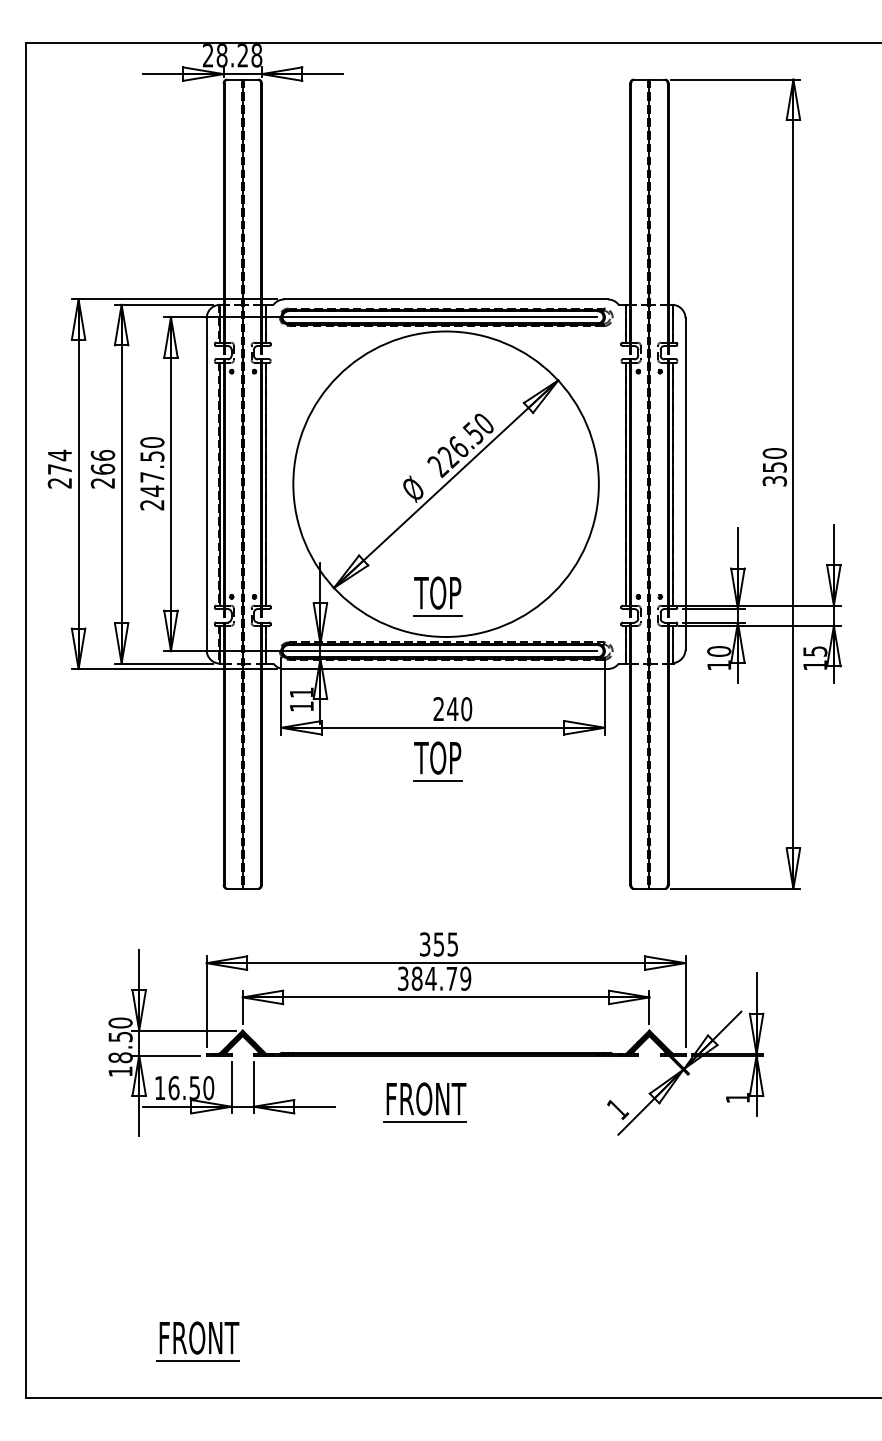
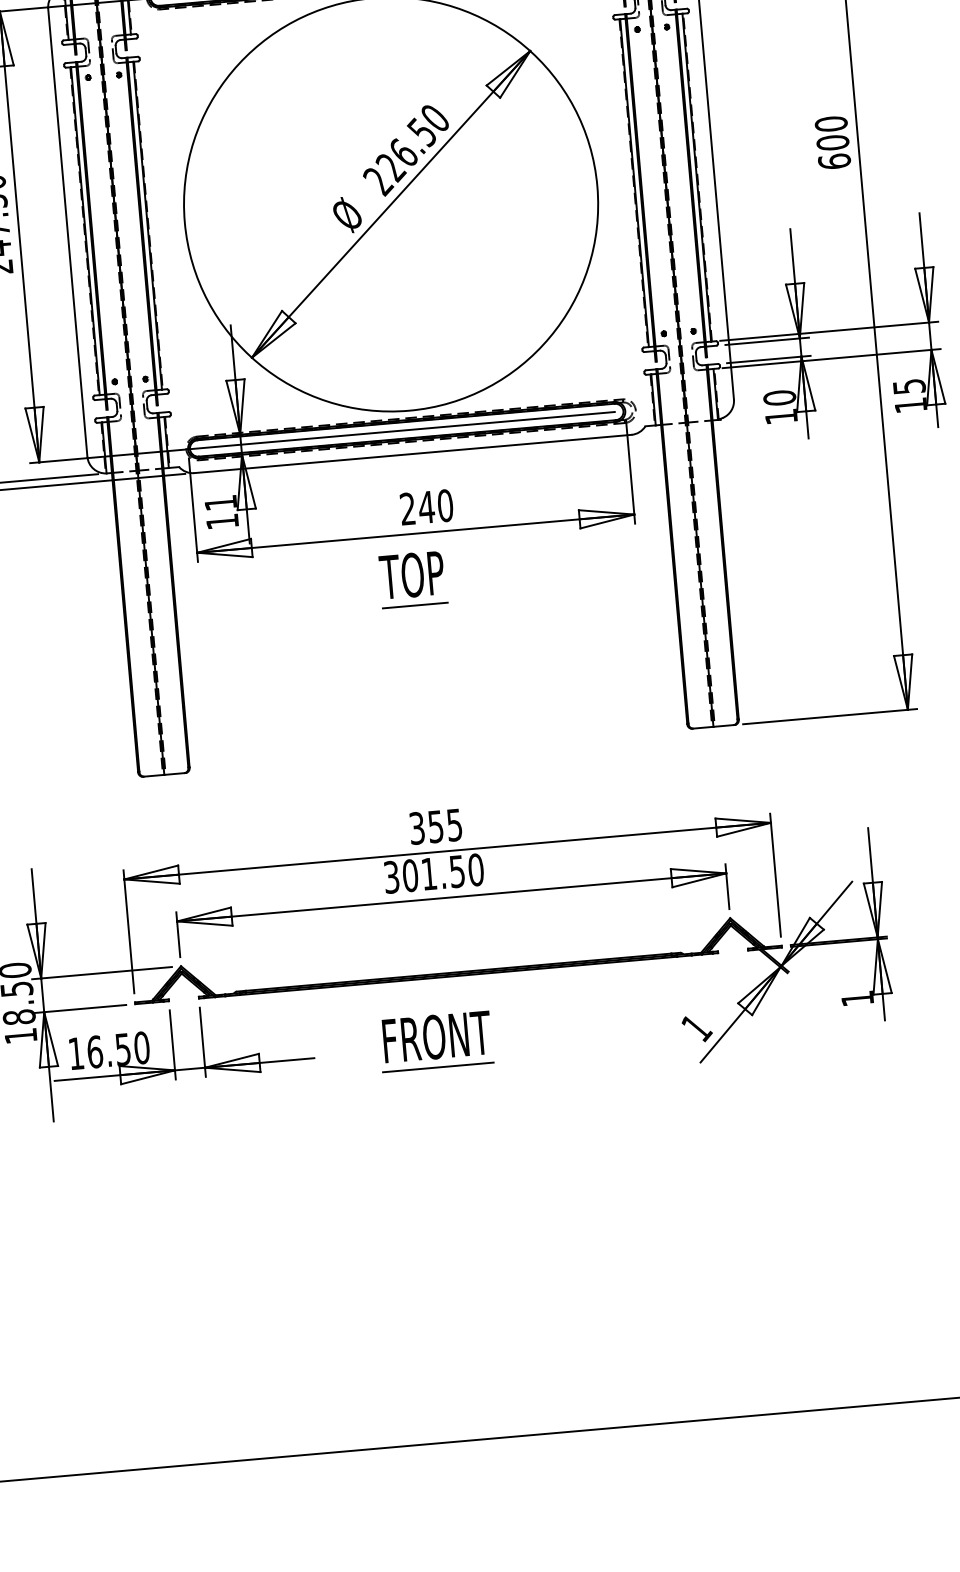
text: (774, 473) -> (833, 151), 350 -> 600
part: (437, 596) -> (392, 357), removed
text: (441, 978) -> (443, 872), 384.79 -> 301.50
part: (197, 1341) -> (156, 1391), removed

